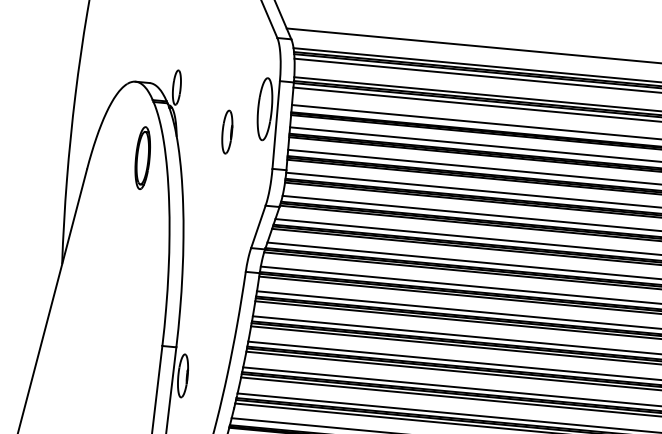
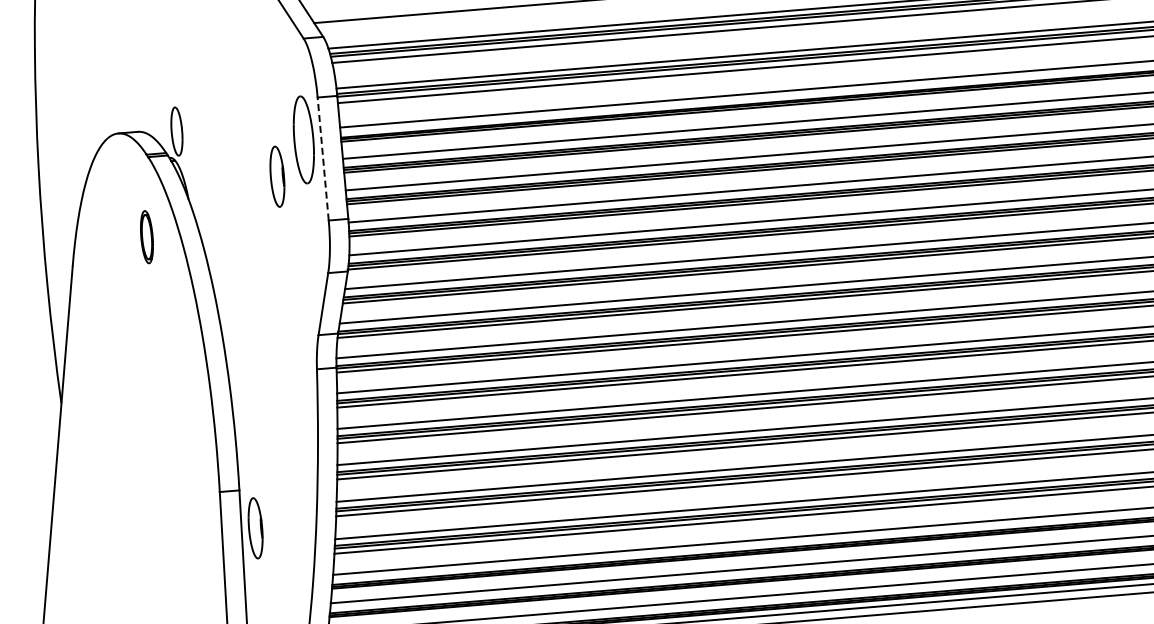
line: (276, 125) -> (323, 159), solid -> dashed
part: (227, 131) -> (277, 176), moved
part: (142, 157) -> (146, 236), size x0.6

